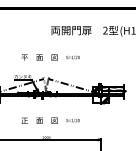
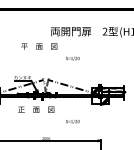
text: (39, 57) -> (39, 46), moved
text: (39, 120) -> (36, 109), moved

